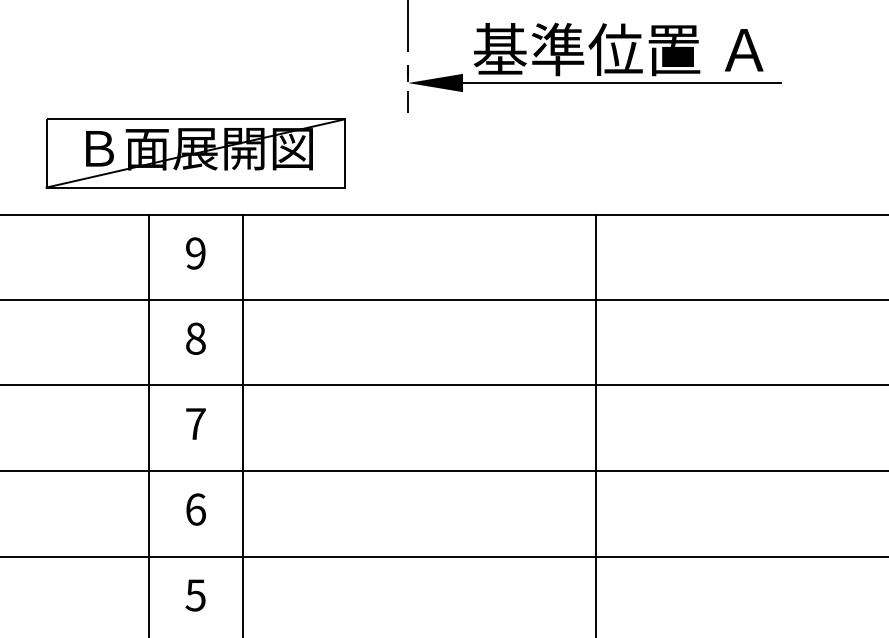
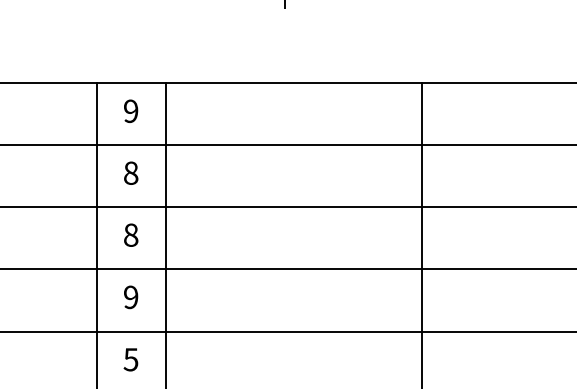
part: (195, 153) -> (130, 38), removed
text: (195, 424) -> (130, 235), 7 -> 8
text: (195, 509) -> (130, 297), 6 -> 9

